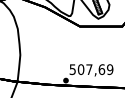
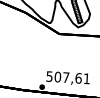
text: (110, 69) -> (87, 78), 507,69 -> 507,61

